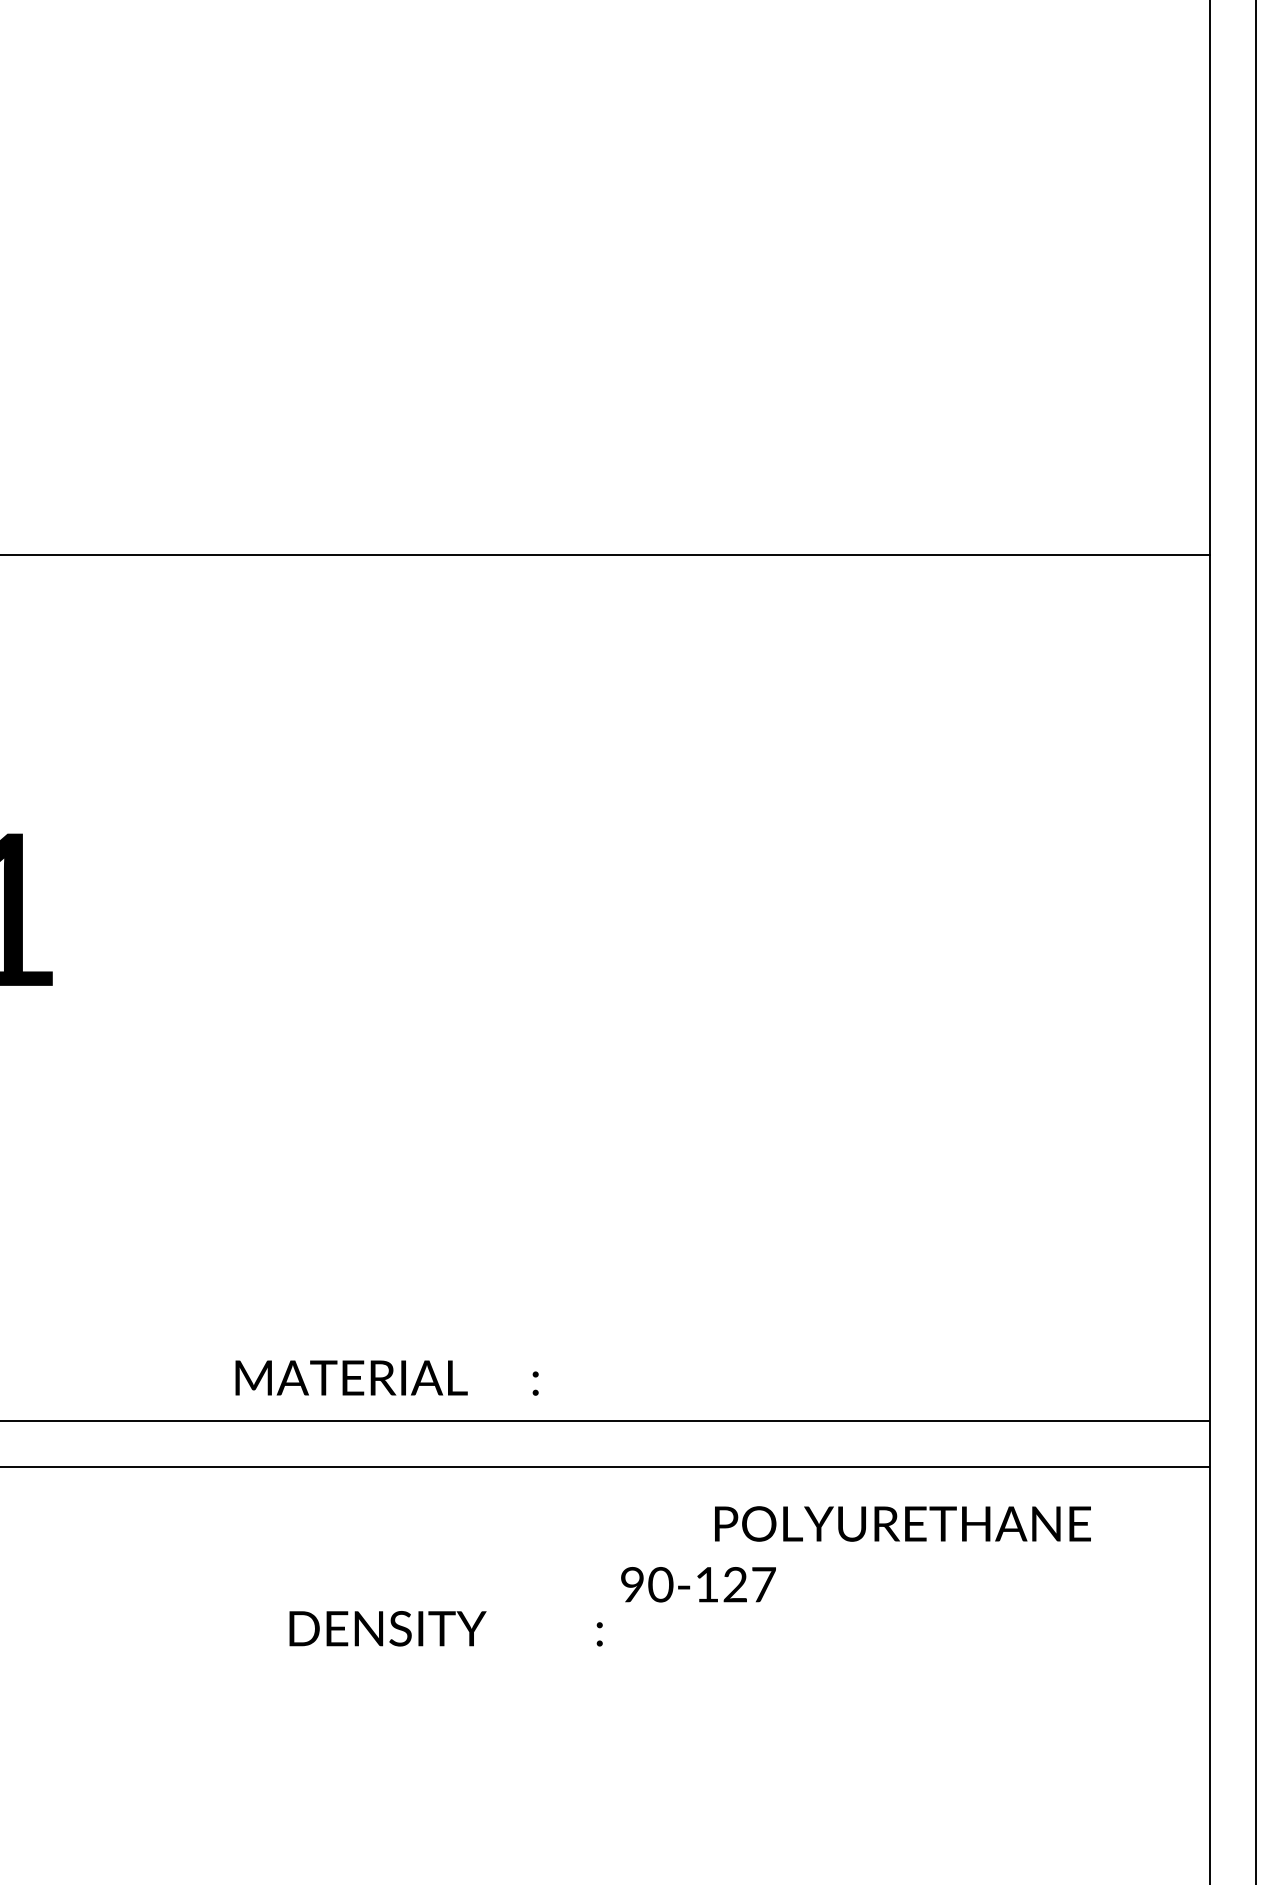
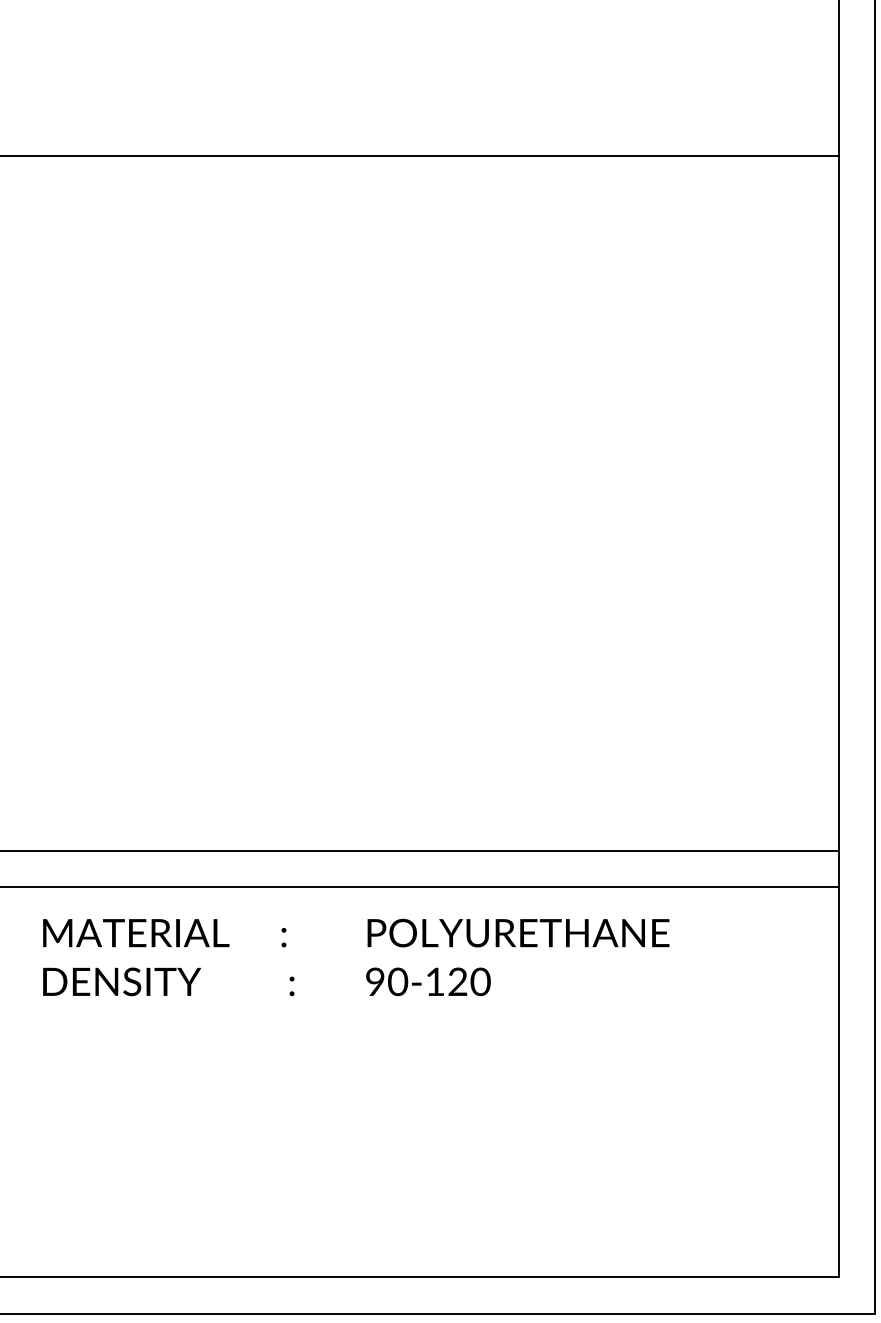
text: (386, 1377) -> (164, 932), moved
text: (902, 1523) -> (518, 932), moved
text: (763, 1584) -> (480, 981), 90-127 -> 90-120
text: (445, 1628) -> (168, 981), moved

